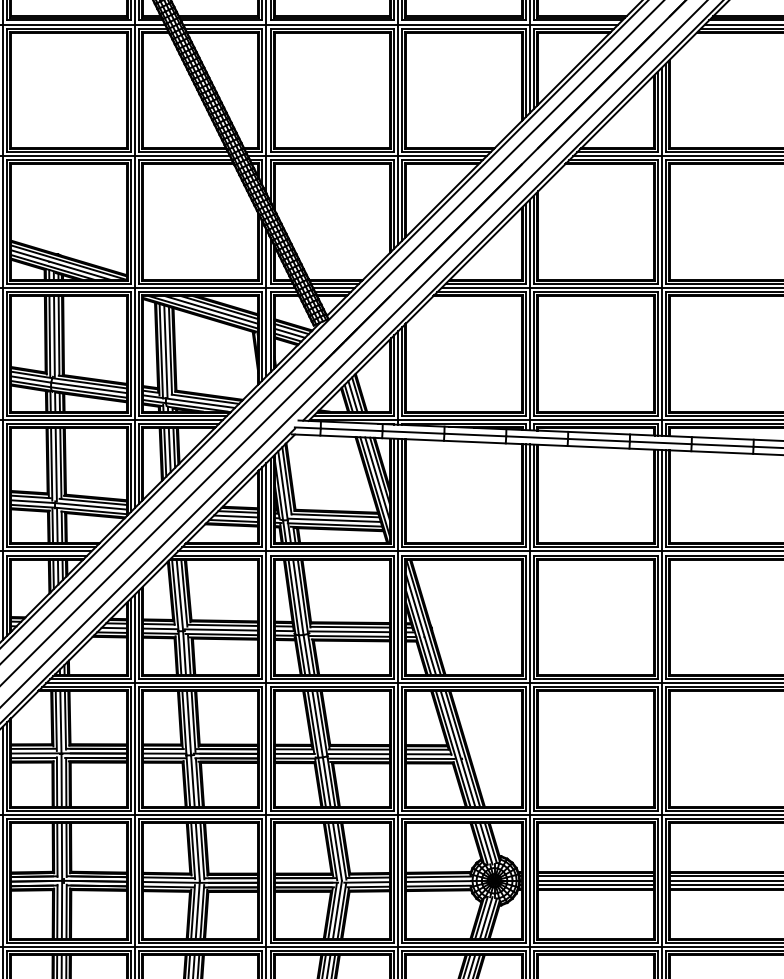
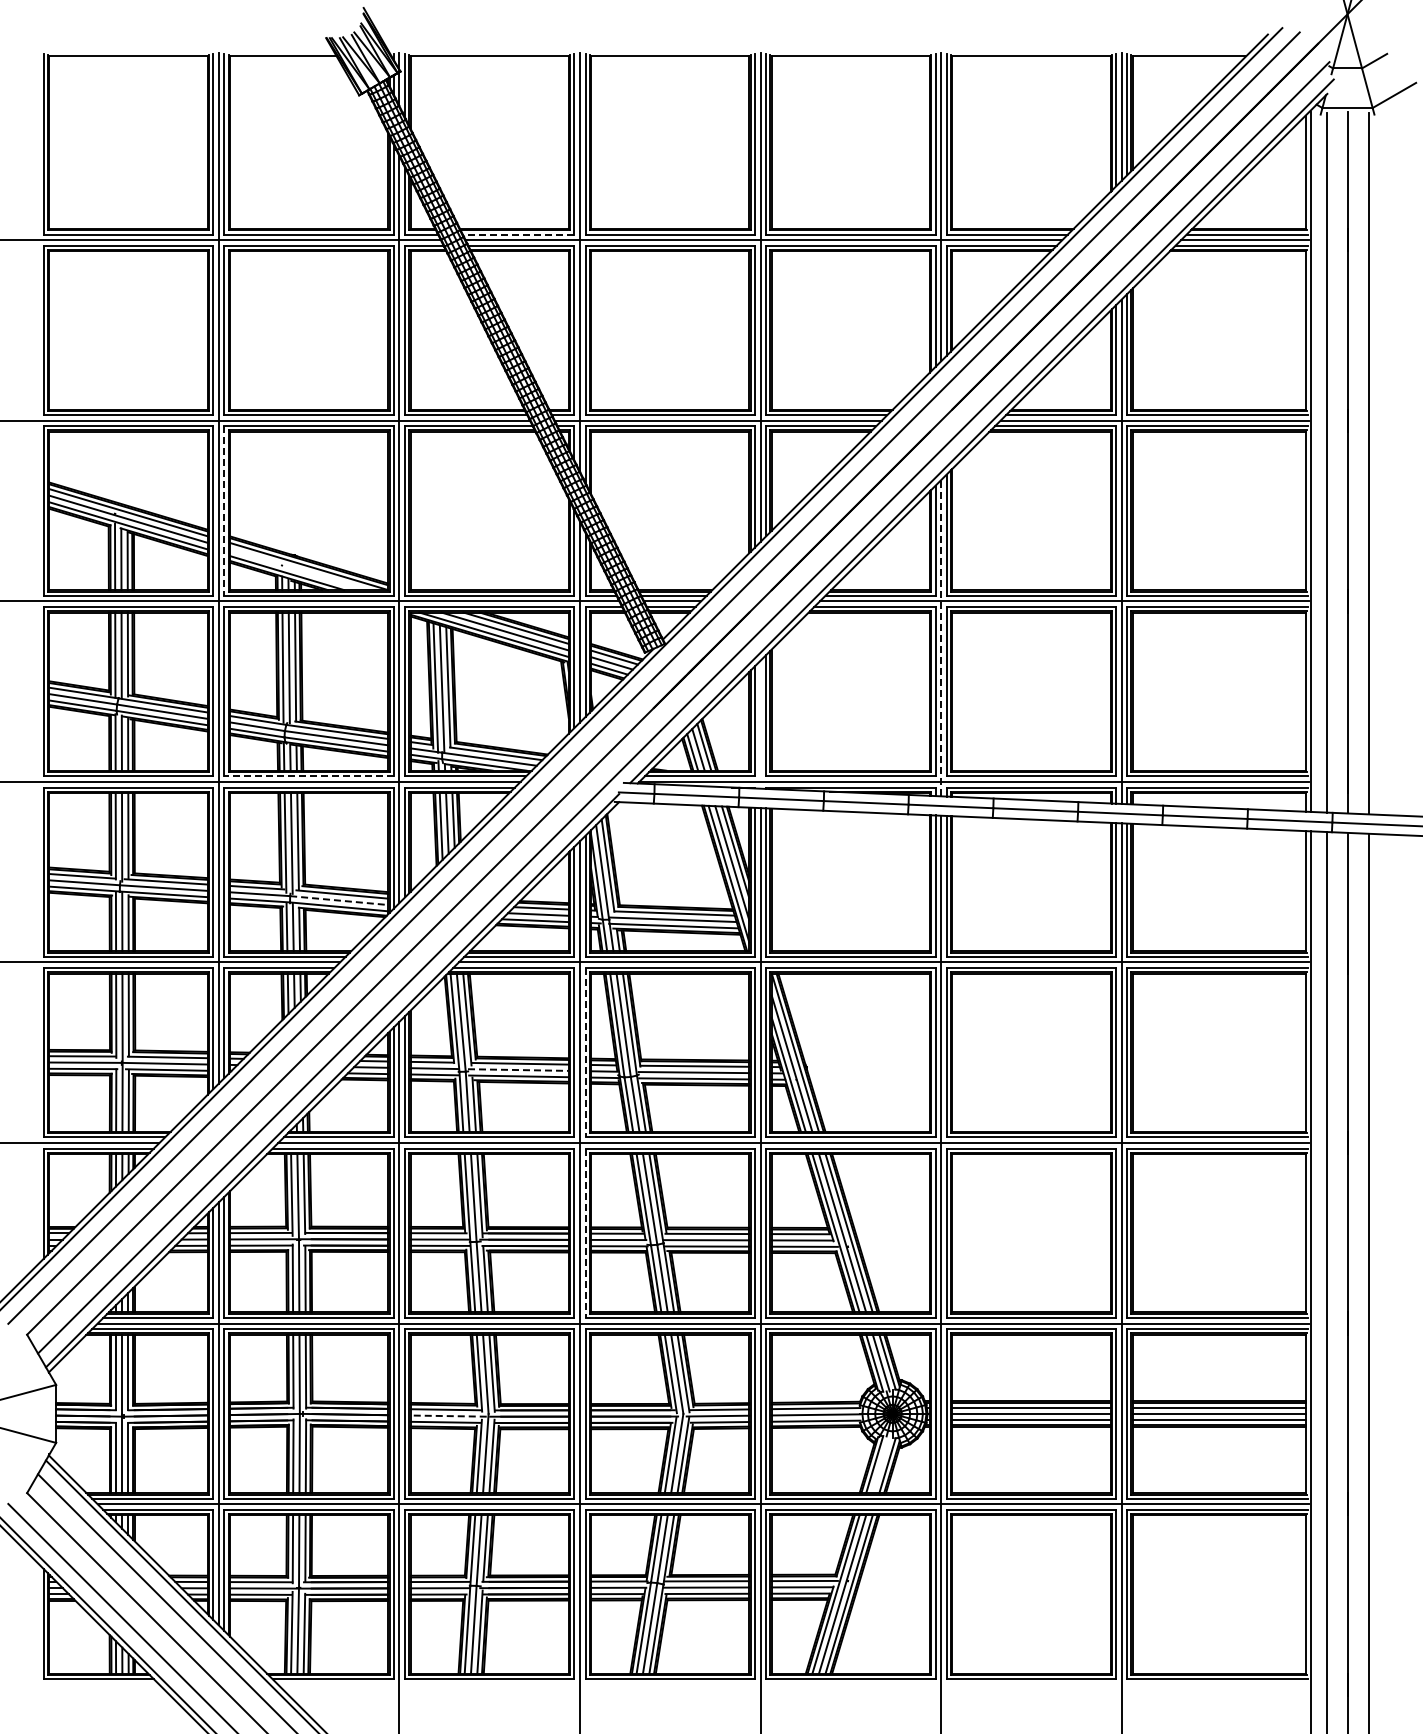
line: (221, 20) -> (518, 234), solid -> dashed
line: (7, 222) -> (224, 511), solid -> dashed
line: (61, 264) -> (298, 569), removed
line: (530, 314) -> (941, 637), solid -> dashed
line: (398, 377) -> (760, 724), removed
line: (69, 415) -> (309, 776), solid -> dashed
line: (91, 506) -> (339, 900), solid -> dashed
line: (270, 617) -> (585, 1052), solid -> dashed
line: (221, 630) -> (518, 1070), solid -> dashed
line: (270, 749) -> (585, 1233), solid -> dashed
line: (170, 882) -> (448, 1416), solid -> dashed
line: (485, 917) -> (880, 1464), removed

